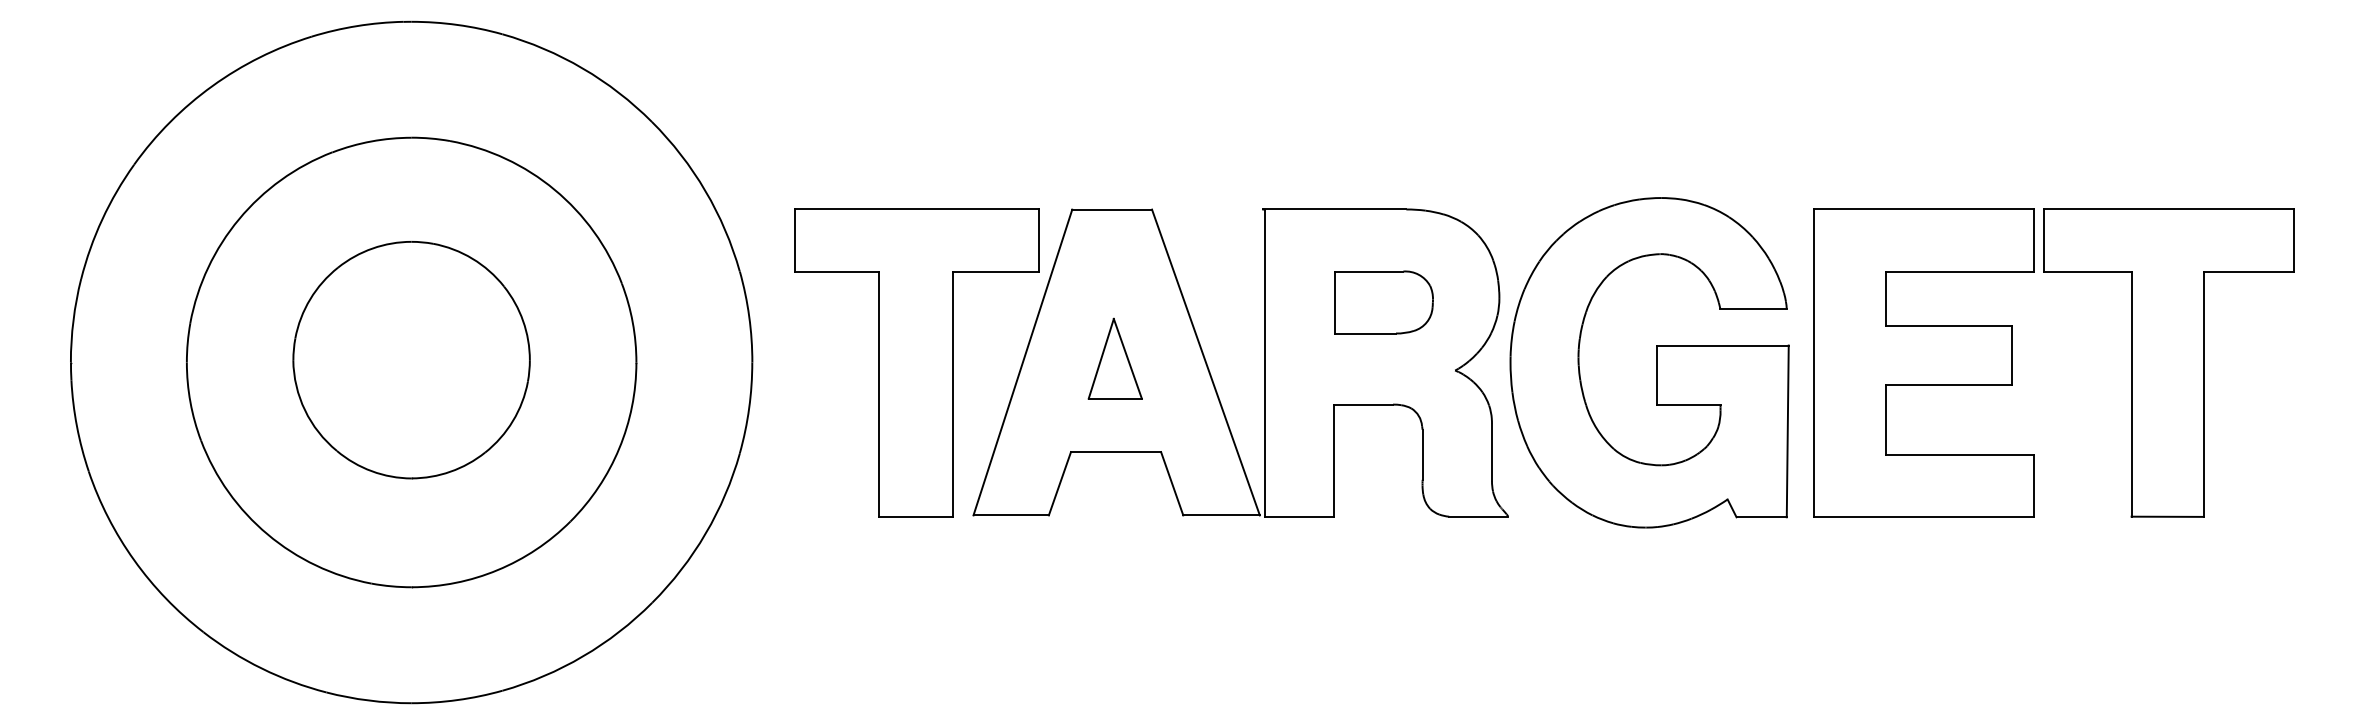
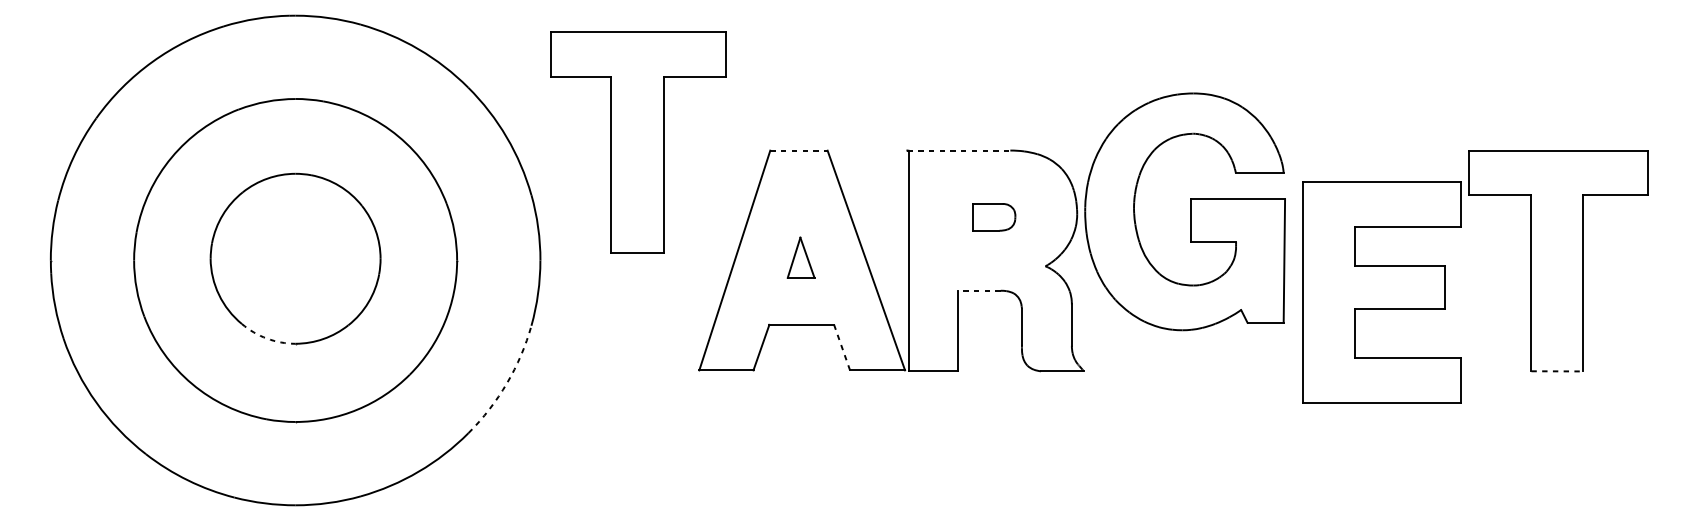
line: (1112, 209) -> (799, 150), solid -> dashed
line: (1334, 209) -> (958, 150), solid -> dashed
part: (1383, 302) -> (993, 217), size x0.6
part: (1114, 358) -> (800, 257), size x0.7
part: (916, 362) -> (638, 141), moved
part: (1656, 362) -> (1190, 211), moved
part: (1923, 362) -> (1381, 292), moved
line: (1363, 404) -> (979, 290), solid -> dashed
arc: (371, 471) -> (266, 338), solid -> dashed
line: (1172, 483) -> (842, 347), solid -> dashed
line: (2168, 516) -> (1557, 371), solid -> dashed
arc: (705, 533) -> (506, 383), solid -> dashed

